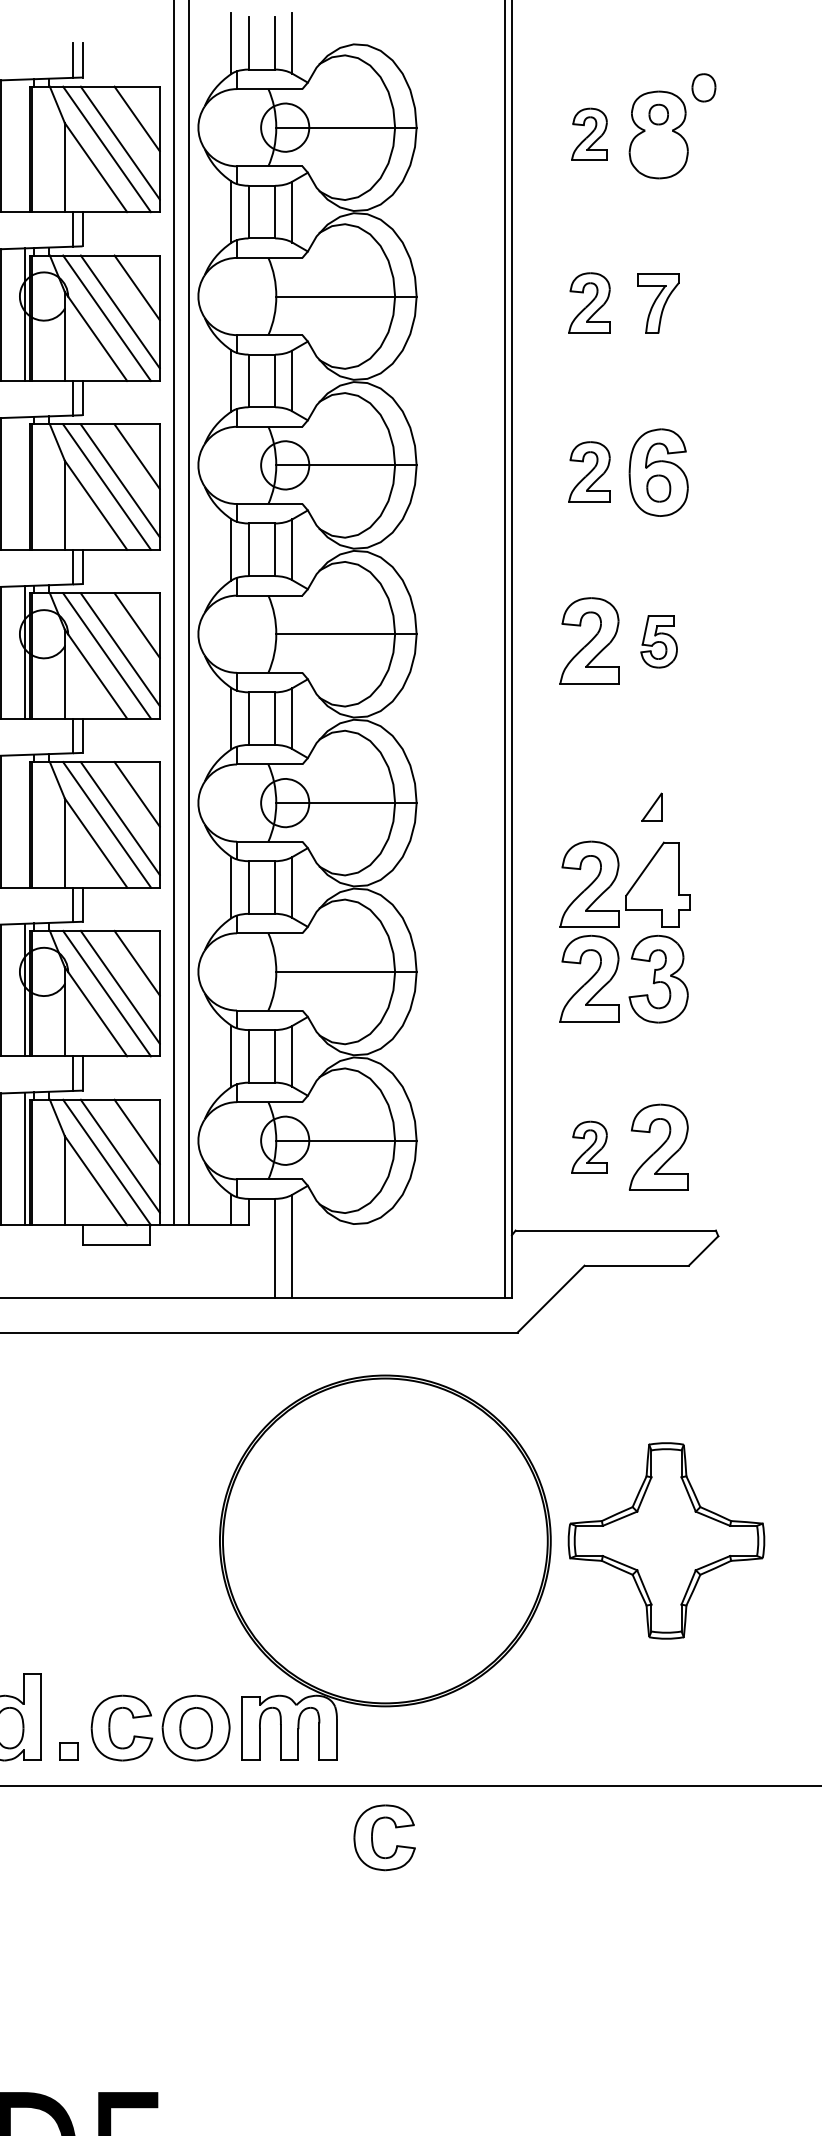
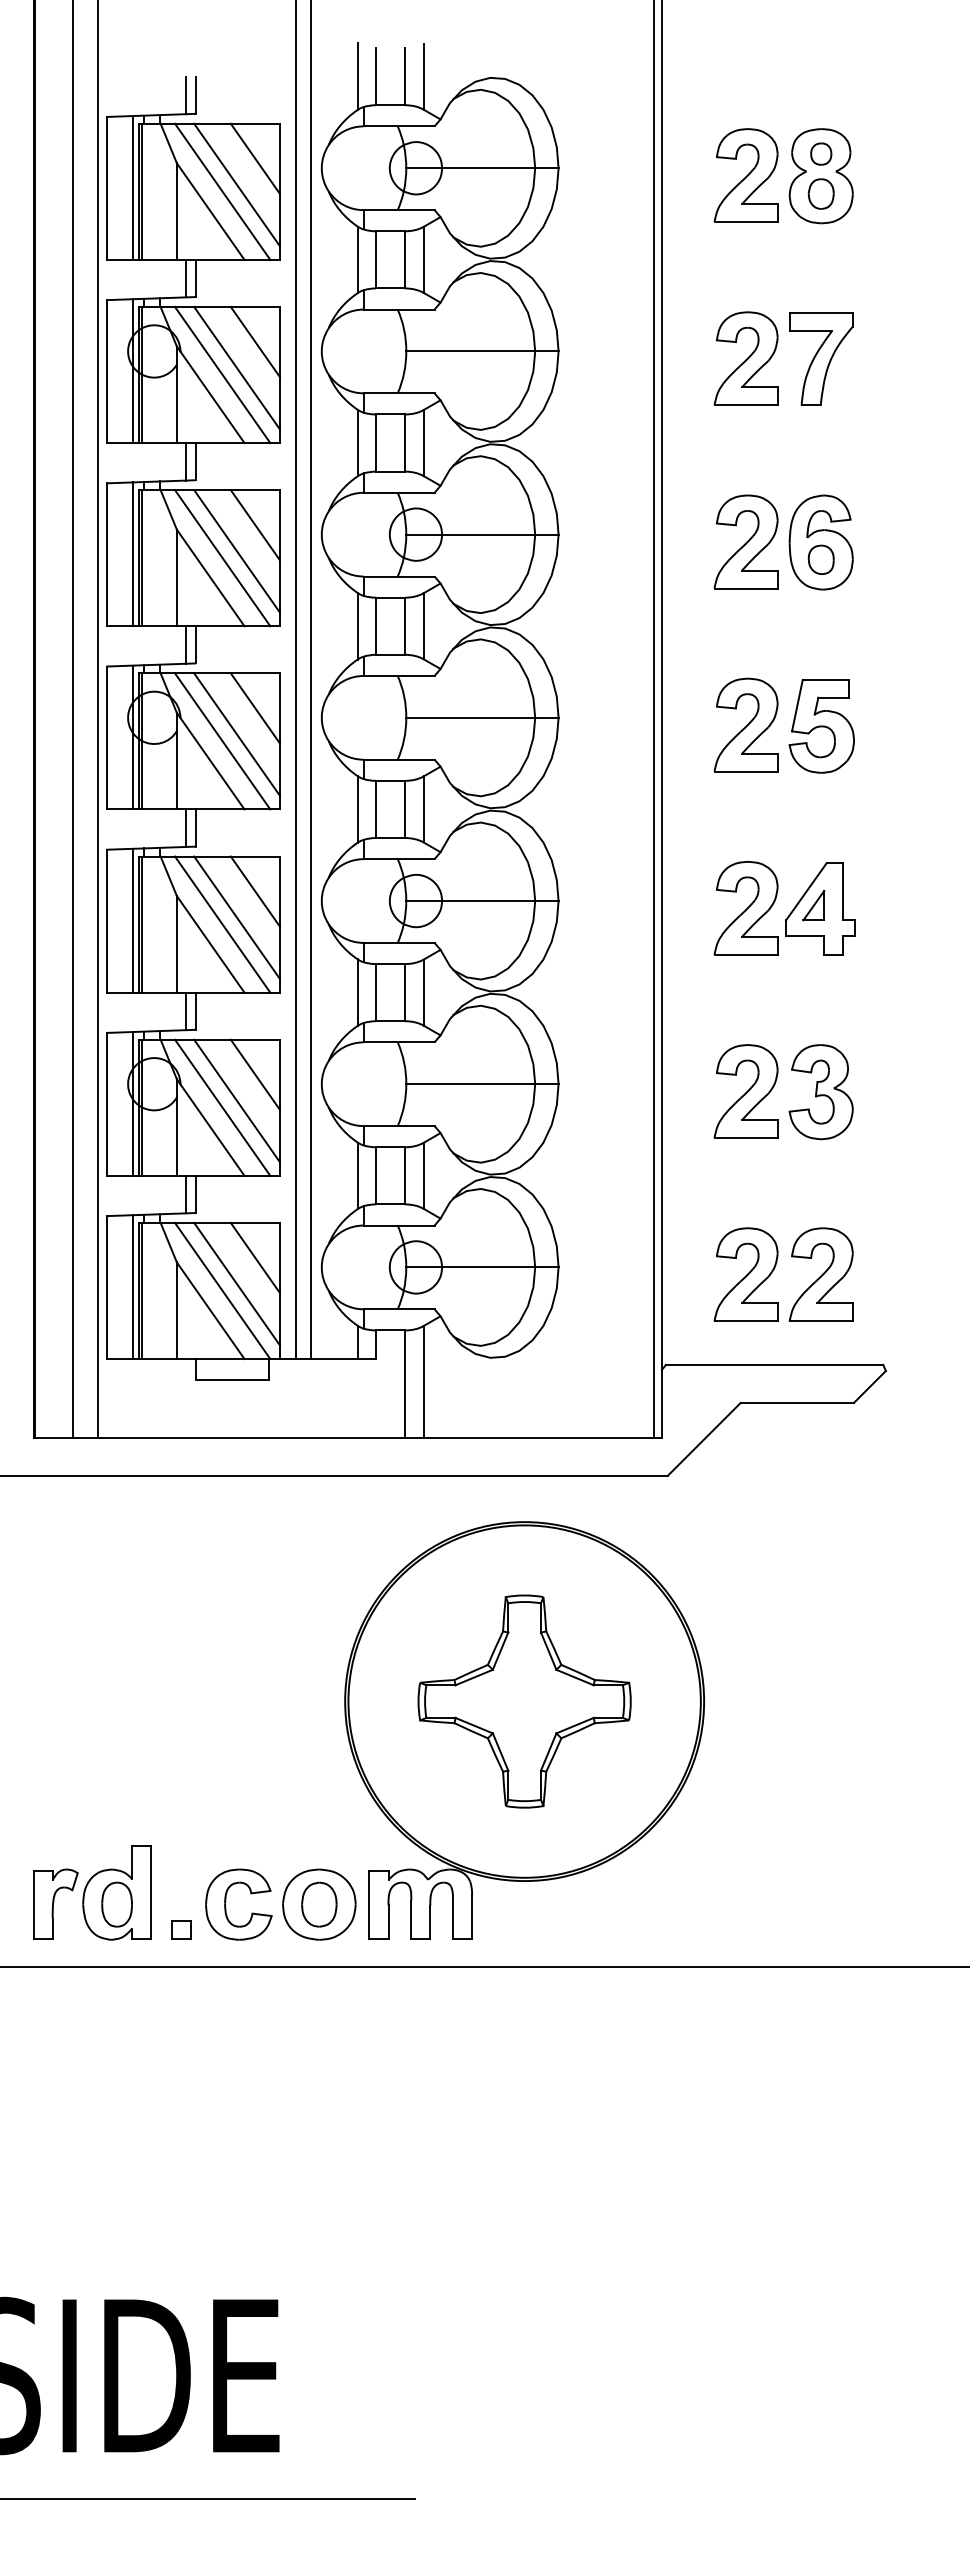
part: (703, 87) -> (820, 193), moved
part: (588, 134) -> (745, 175), size x1.67
line: (24, 145) -> (133, 187), added
part: (588, 303) -> (745, 358), size x1.43
part: (658, 303) -> (821, 358), size x1.43
part: (588, 471) -> (745, 541), size x1.43
line: (24, 483) -> (133, 554), added
part: (658, 641) -> (821, 725), size x1.67
line: (24, 821) -> (133, 920), added
part: (629, 889) -> (789, 913), moved
part: (588, 1147) -> (745, 1274), size x1.67
part: (666, 1540) -> (524, 1701), moved
part: (373, 1839) -> (511, 2025), removed

